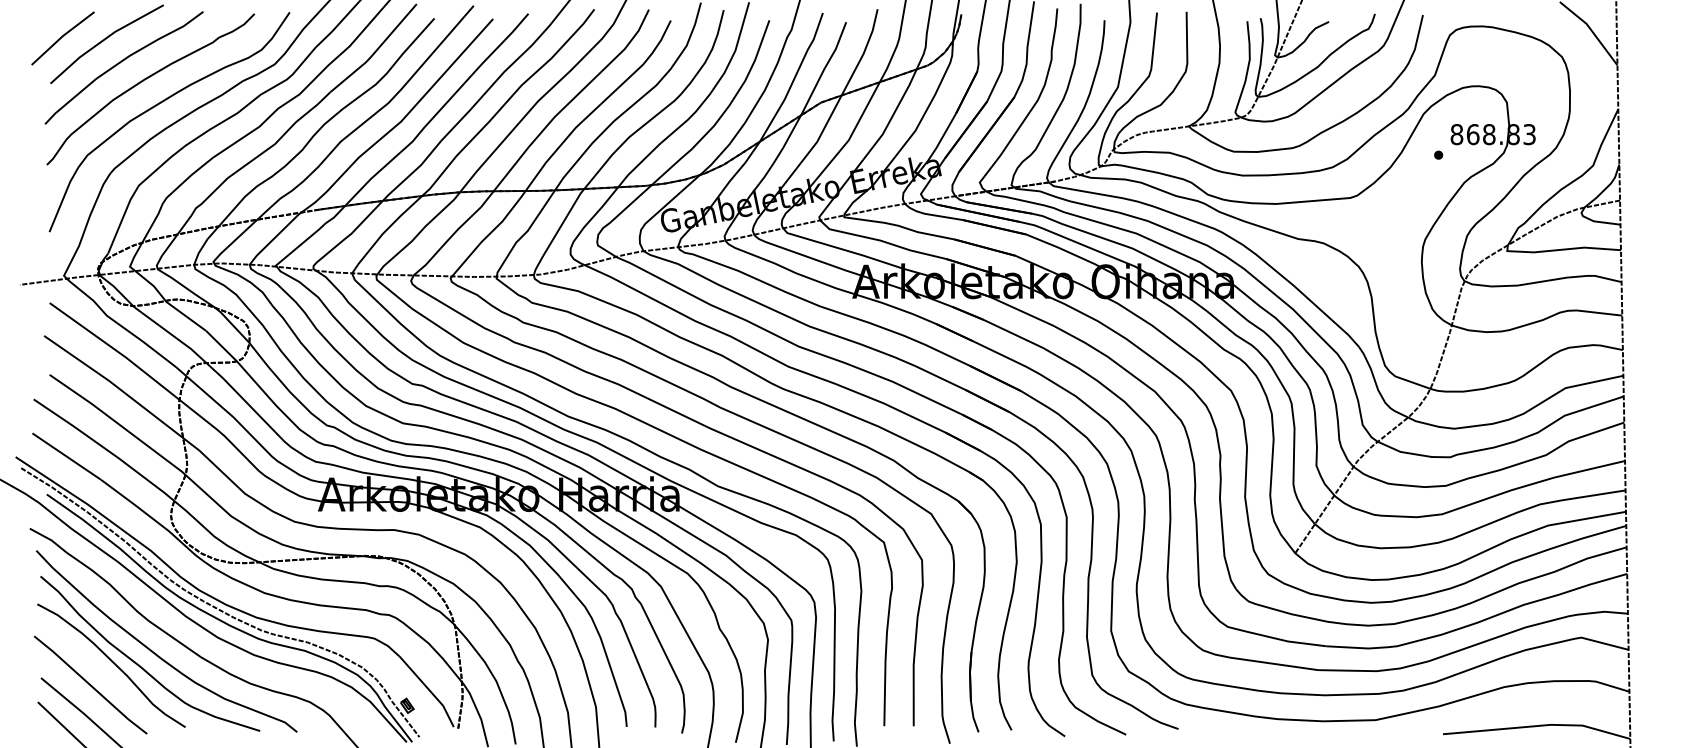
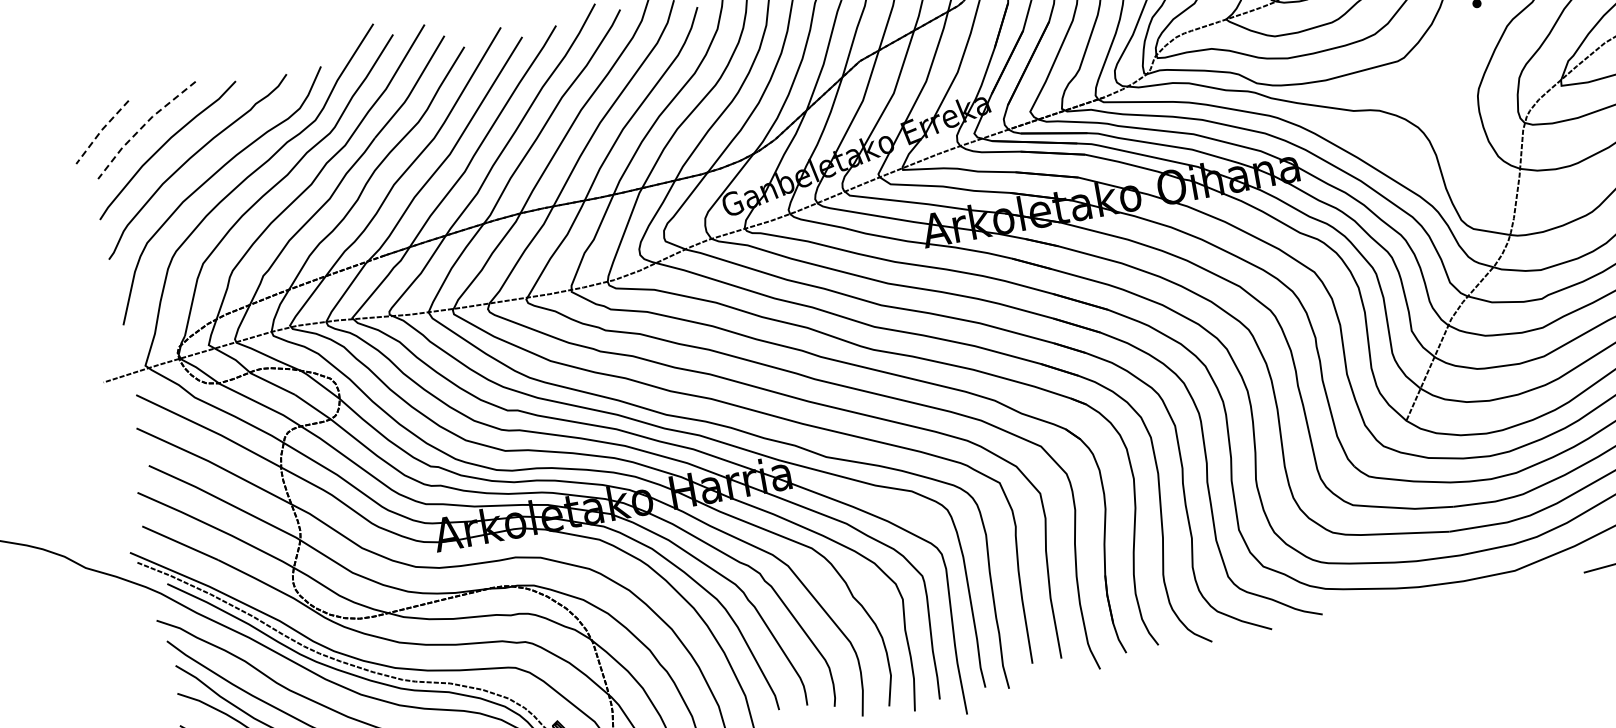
line: (62, 36) -> (101, 130), solid -> dashed
line: (103, 39) -> (142, 126), solid -> dashed

